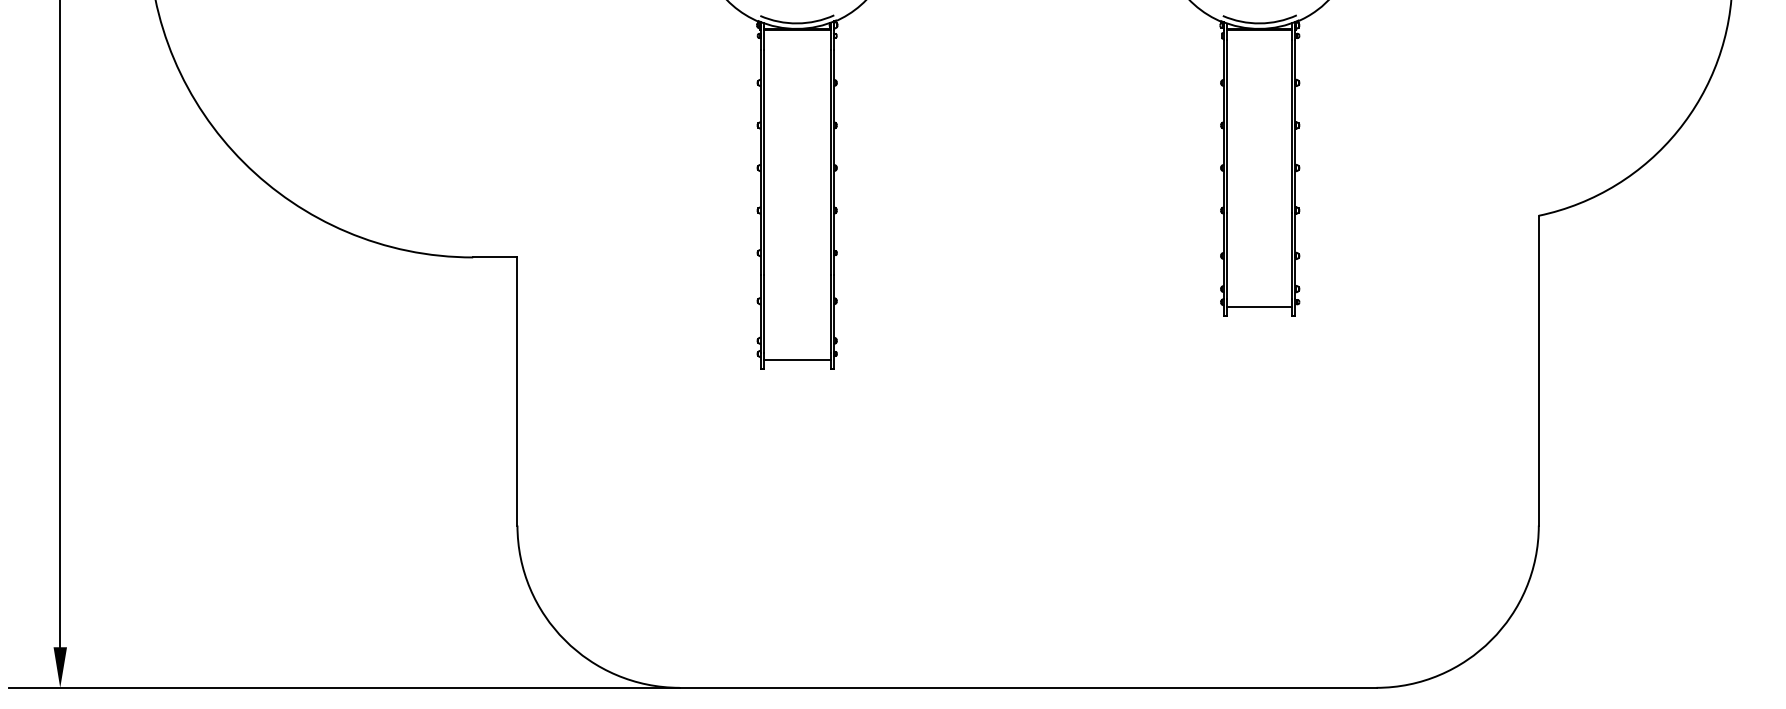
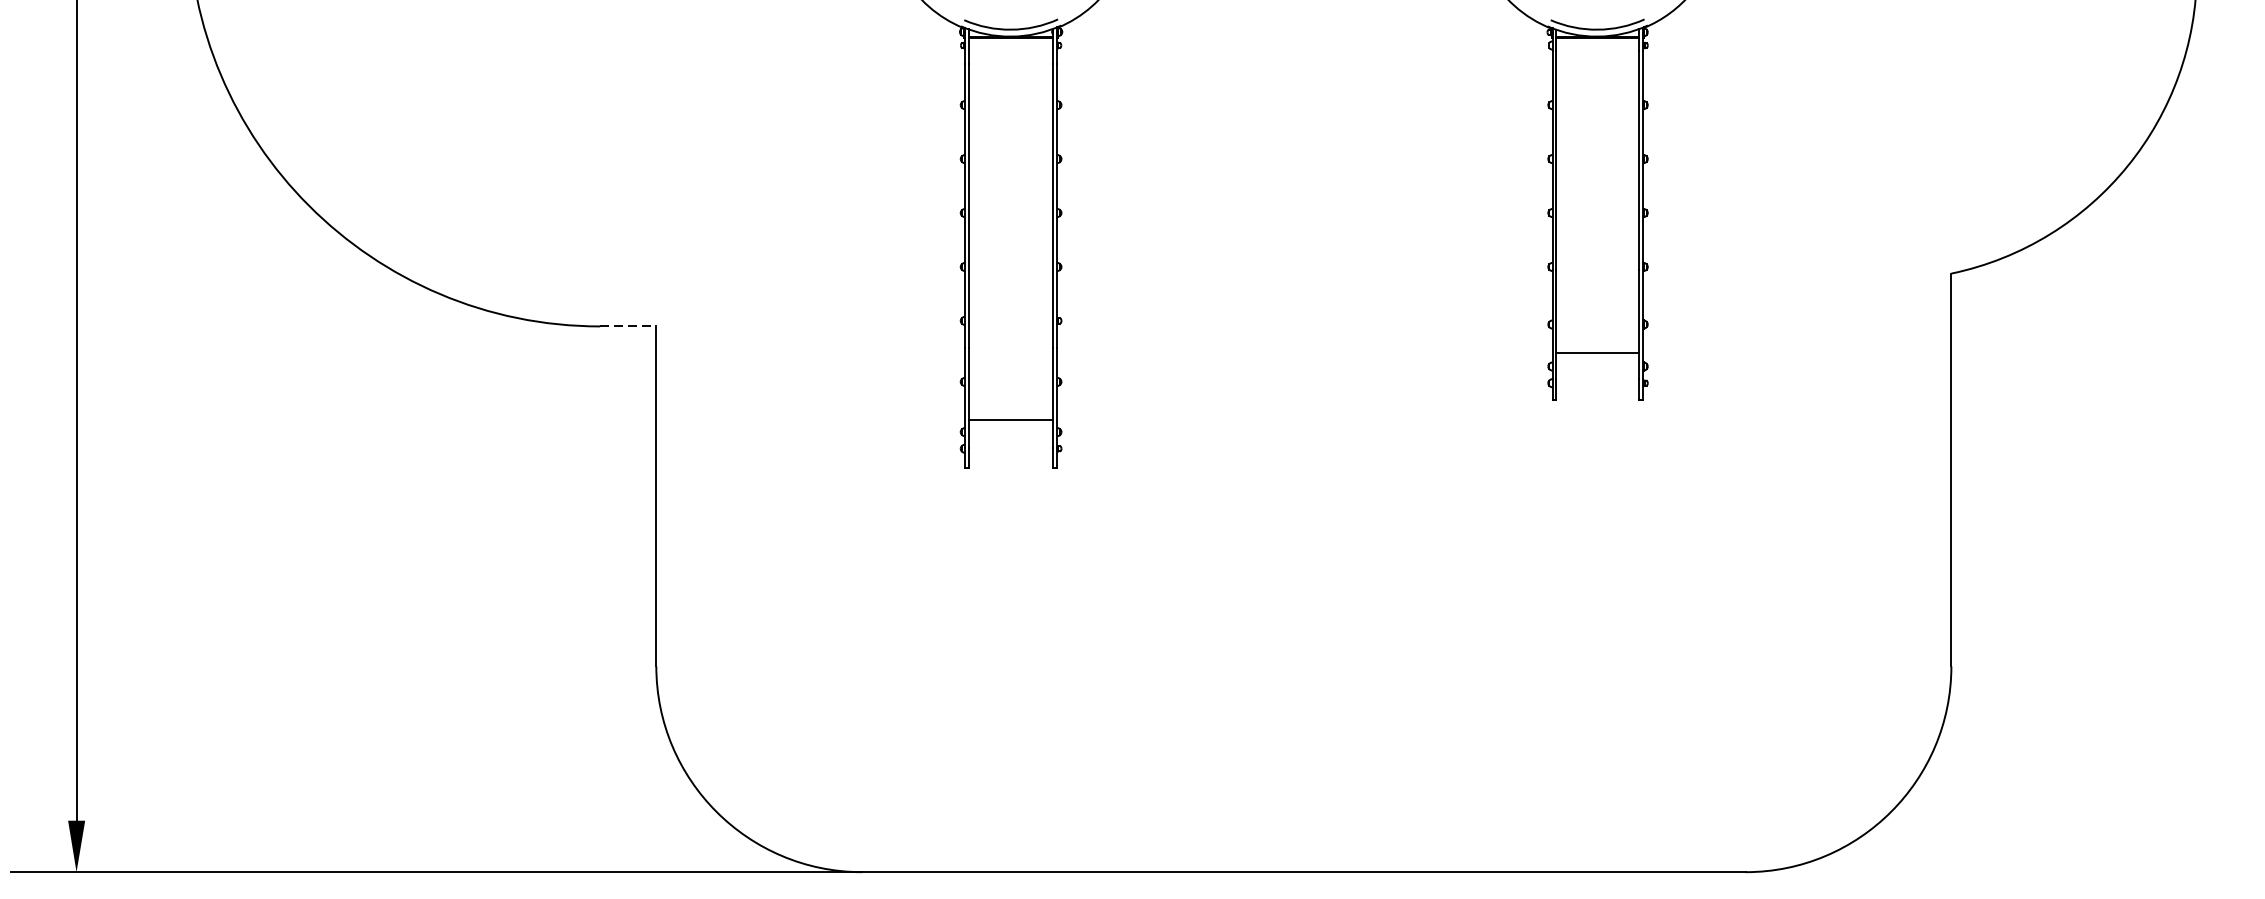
line: (495, 257) -> (628, 326), solid -> dashed
line: (1259, 306) -> (1597, 353), moved
line: (797, 360) -> (1011, 420), moved

